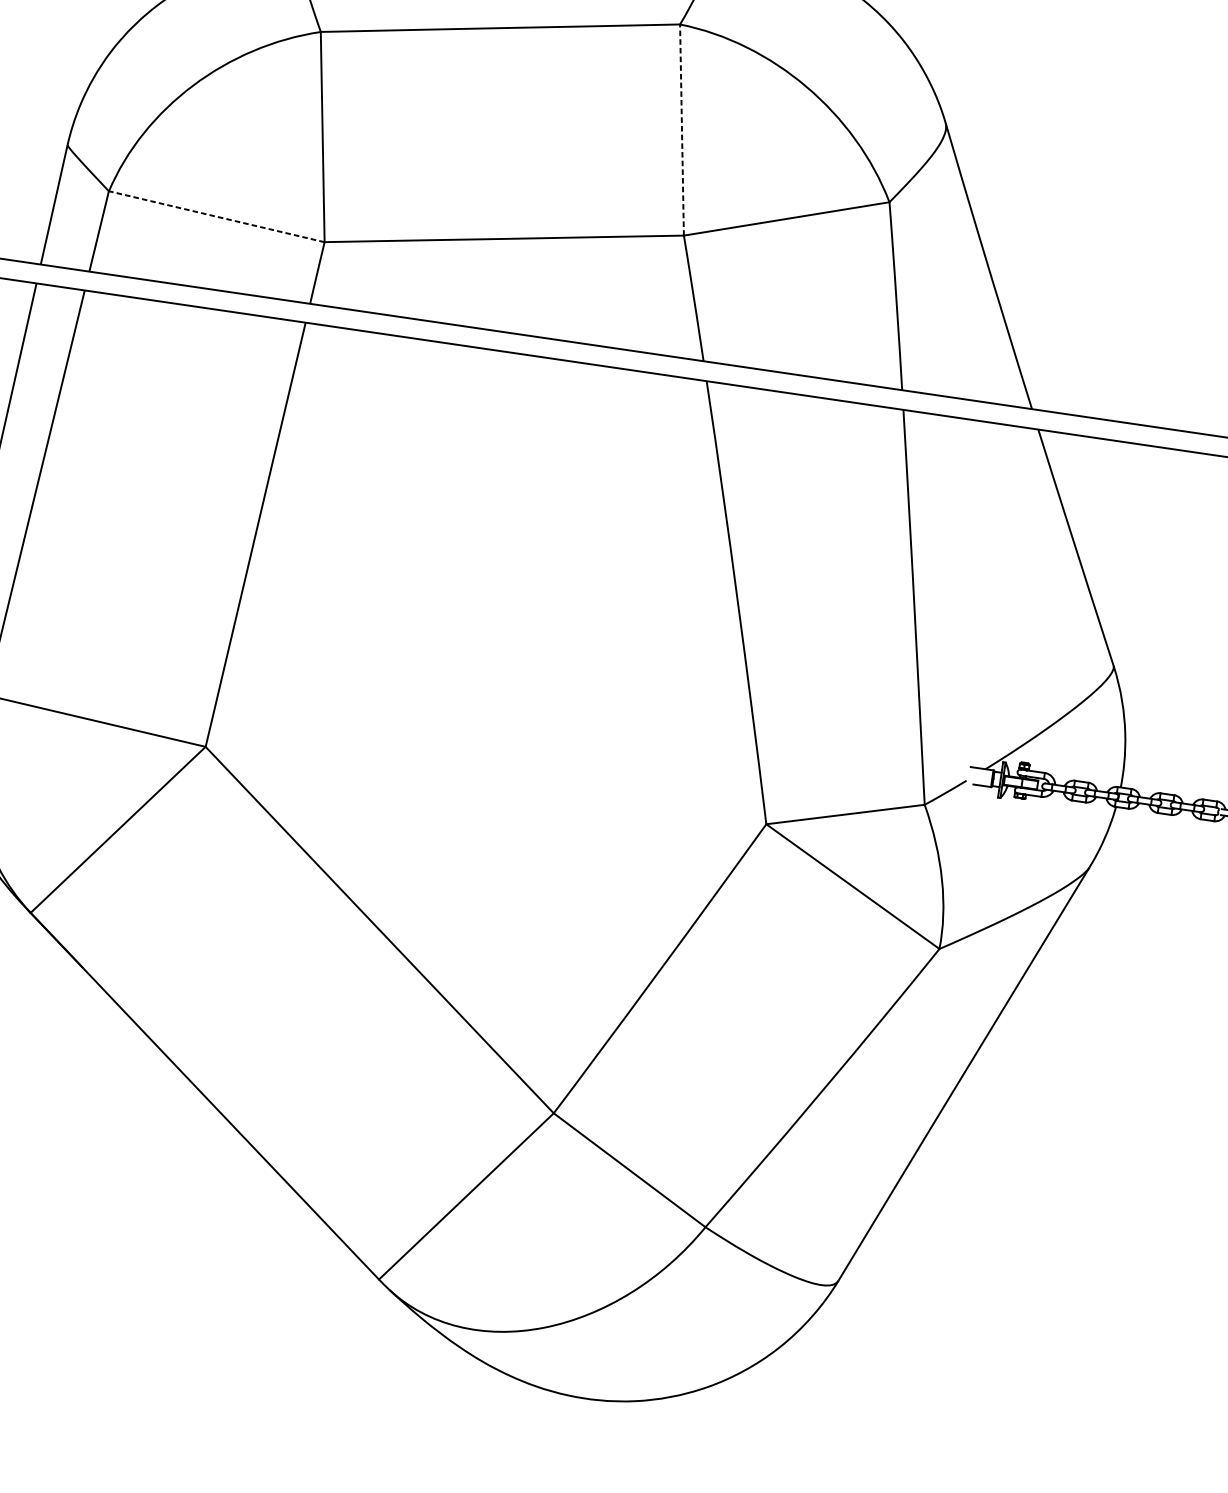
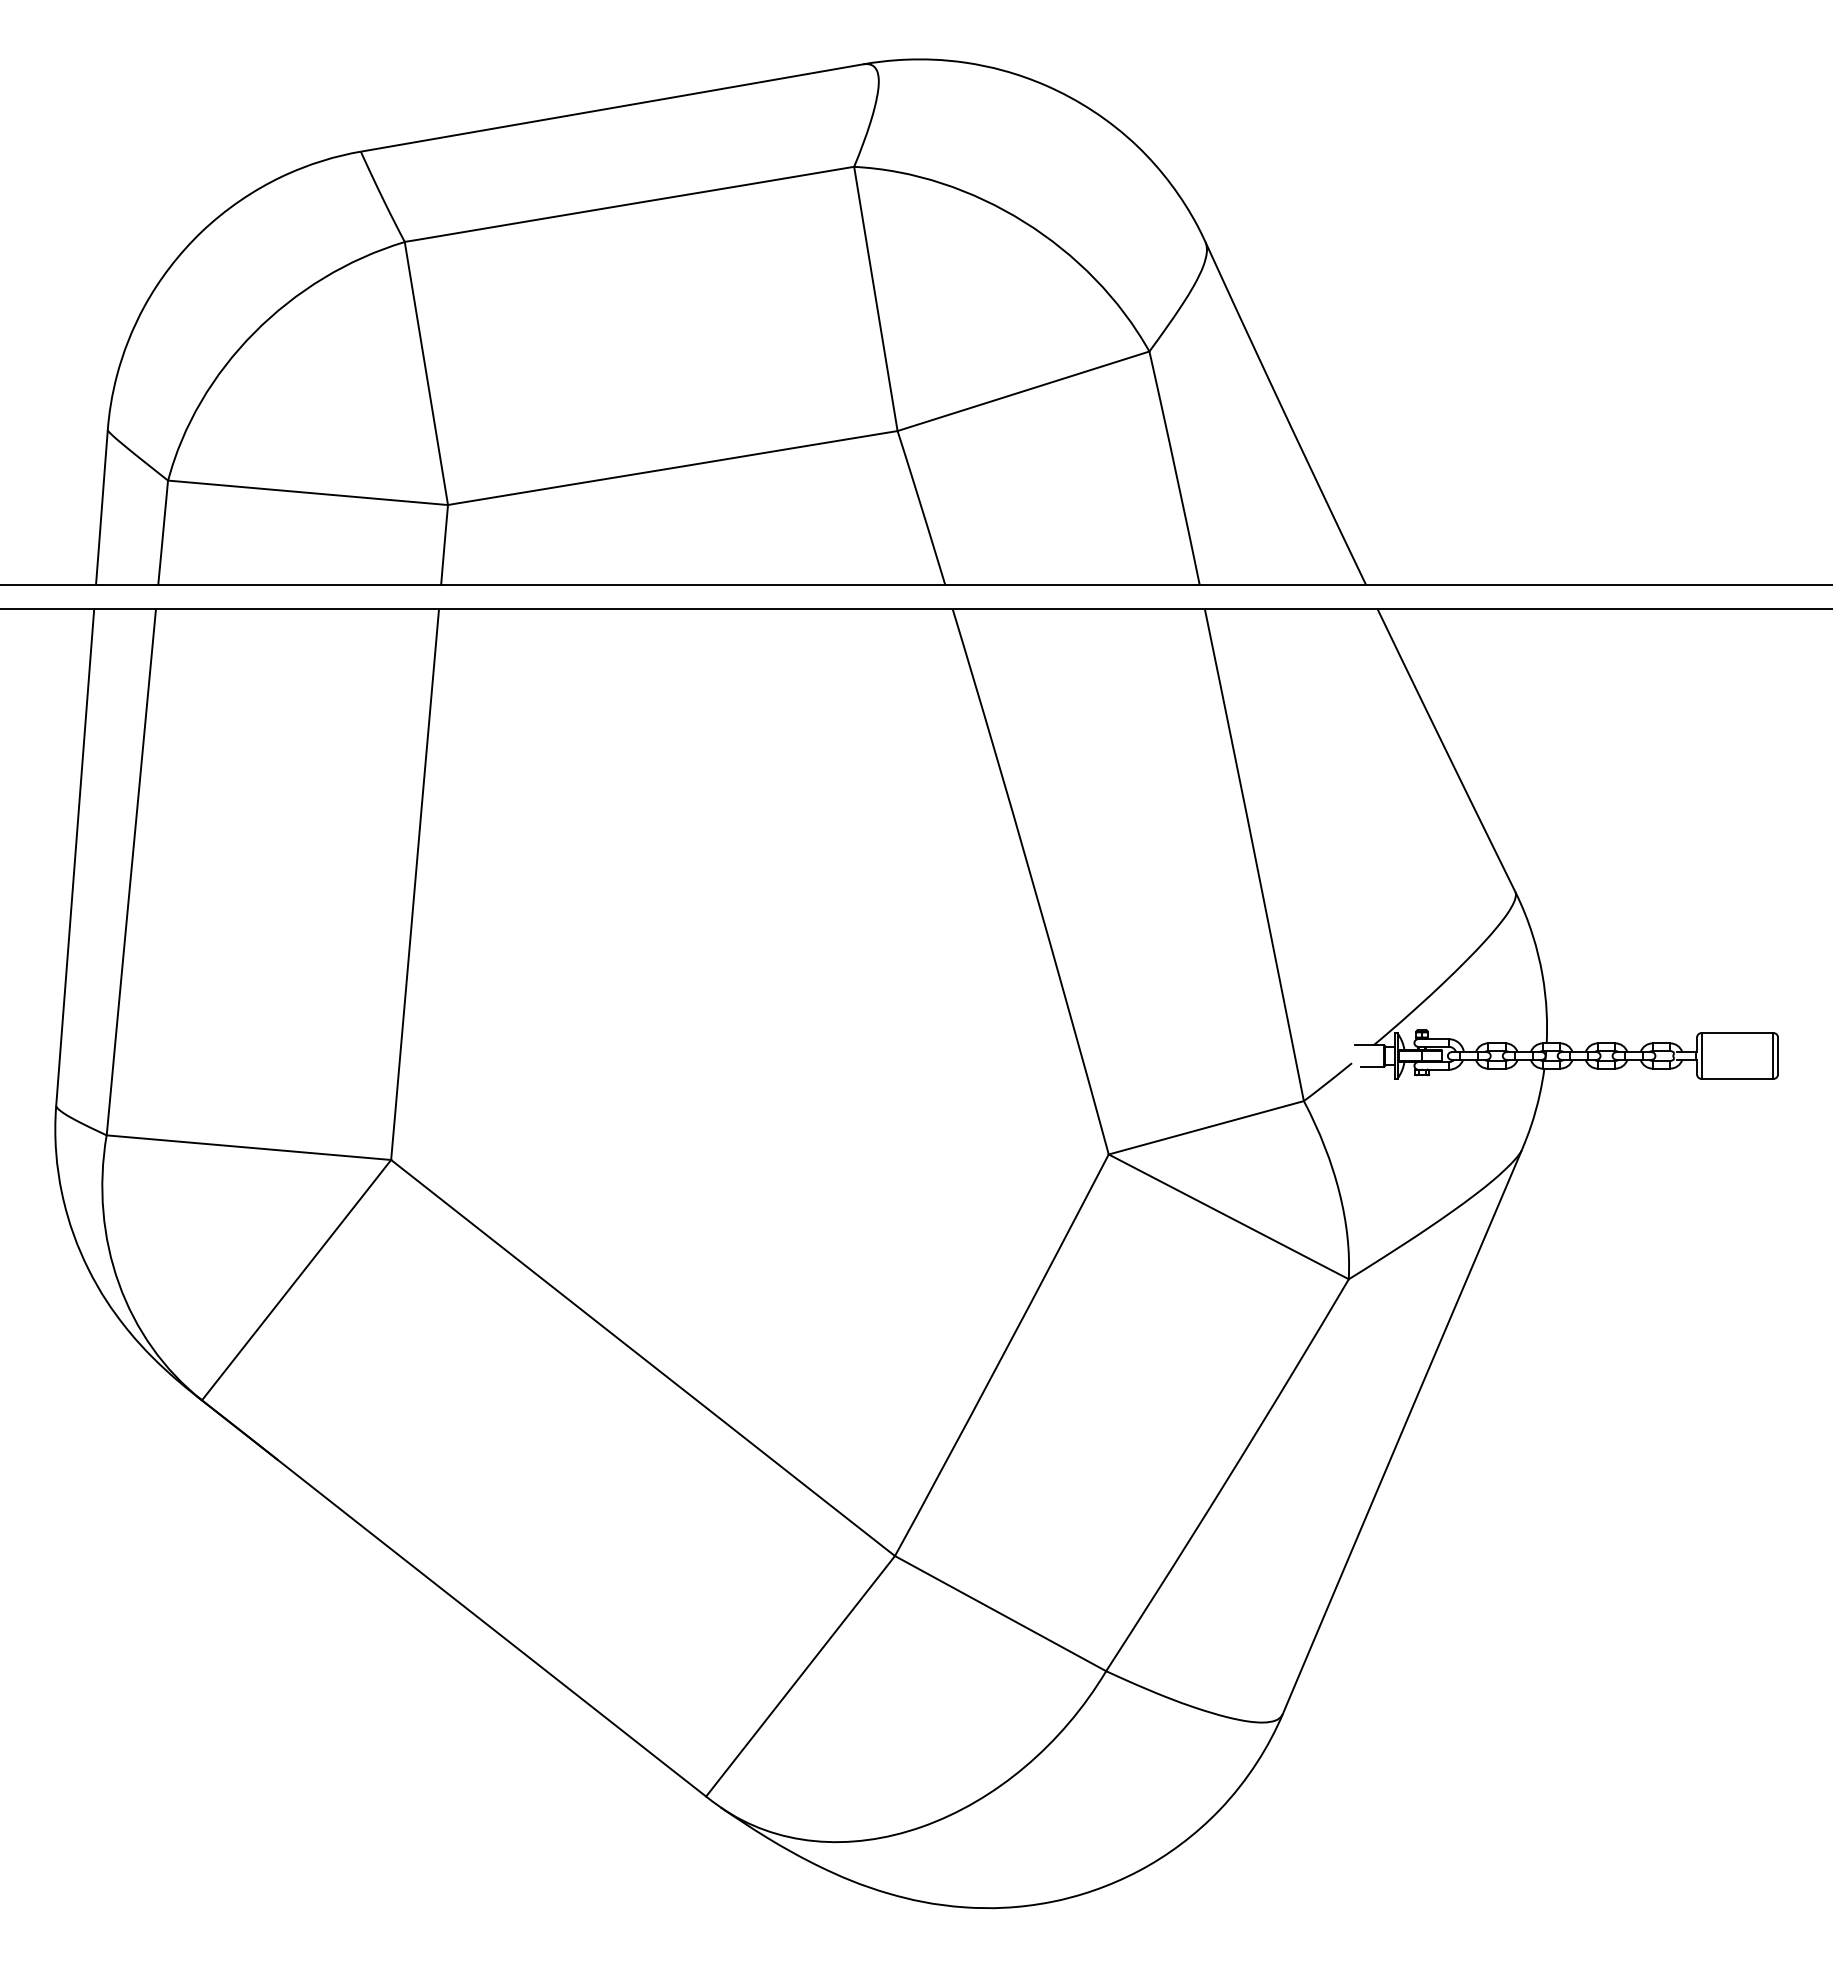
line: (681, 129) -> (875, 298), dashed -> solid
line: (217, 216) -> (308, 492), dashed -> solid

